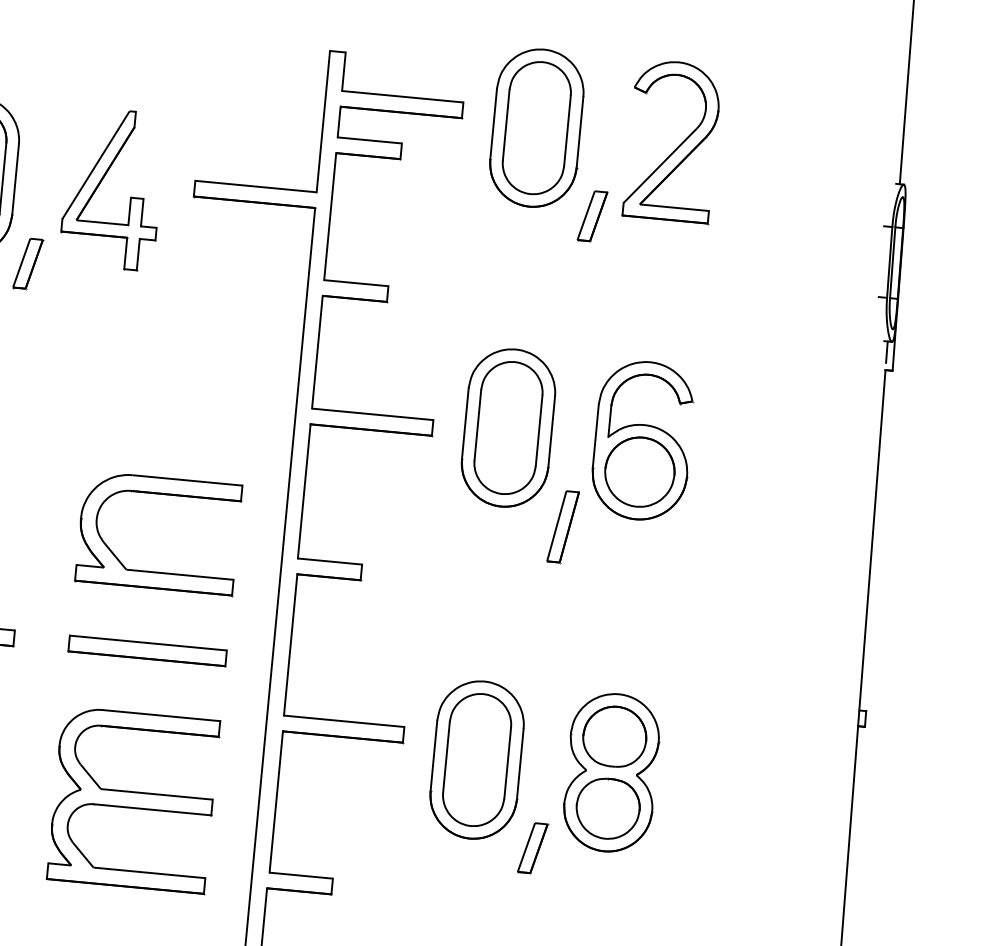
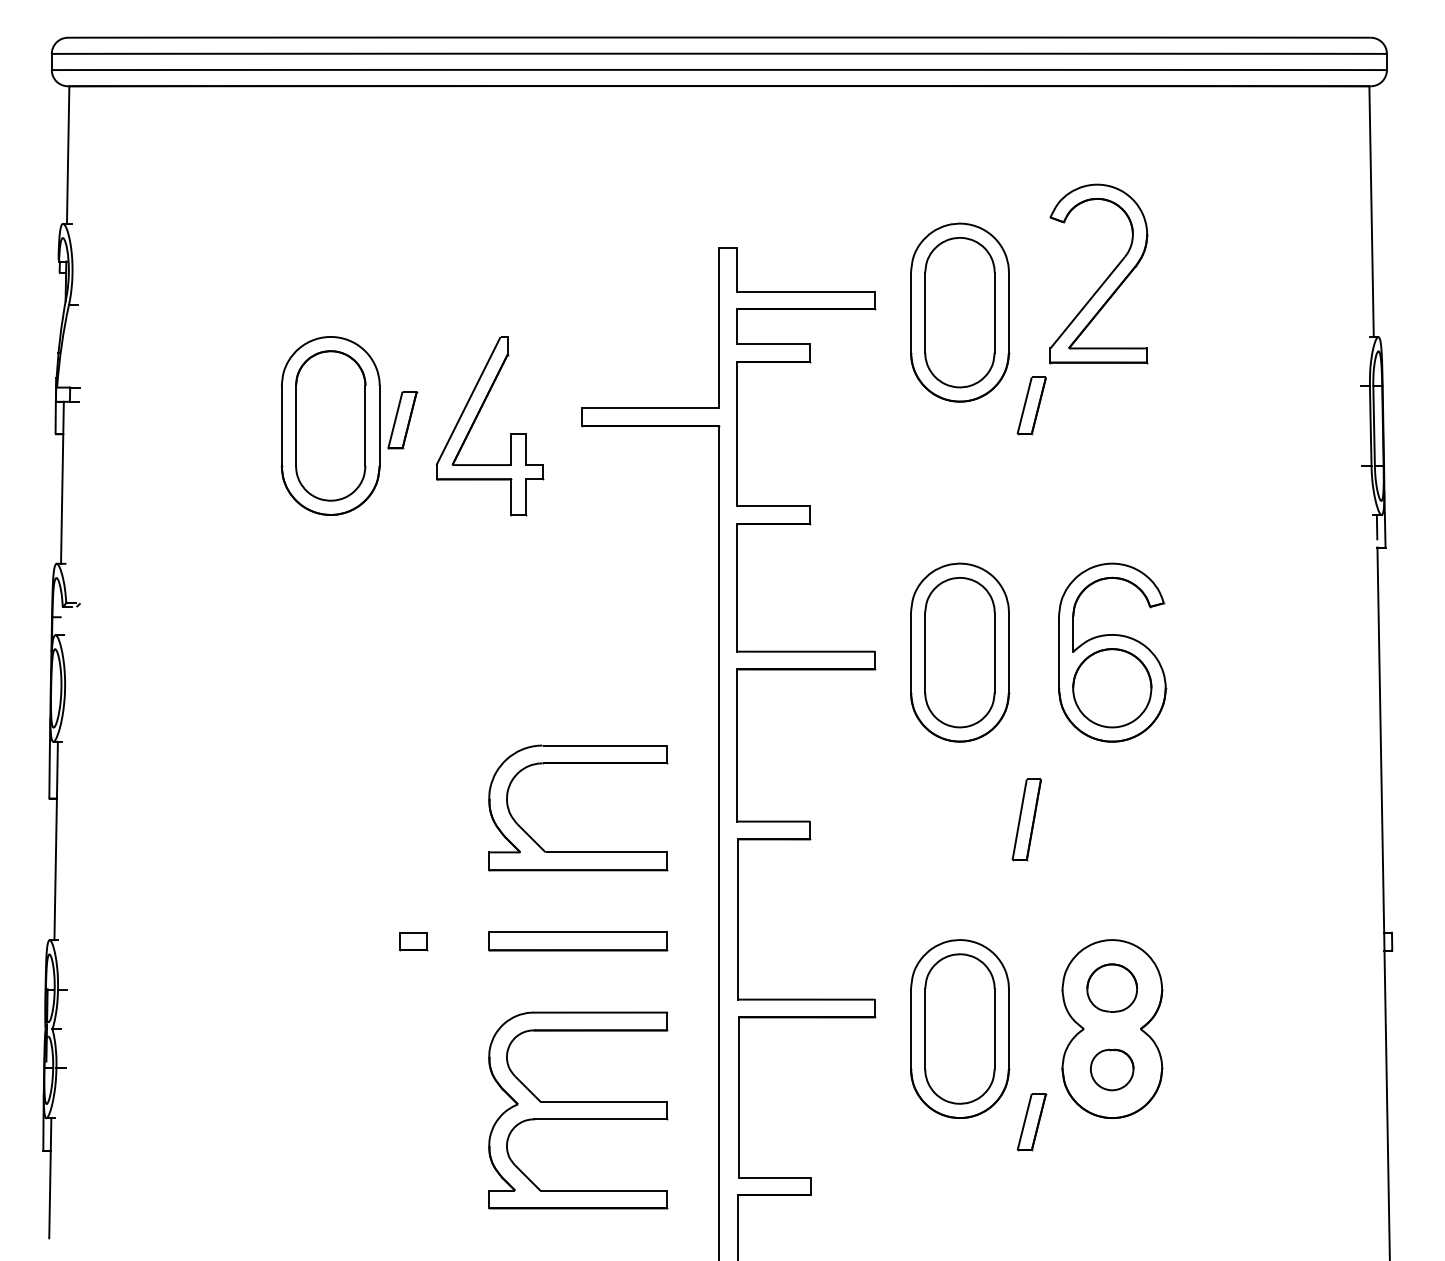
part: (677, 146) -> (1105, 279), moved
part: (27, 264) -> (402, 420), moved
part: (562, 526) -> (1026, 819), moved
part: (614, 736) -> (1111, 987), size x0.7
part: (607, 808) -> (1111, 1069), size x0.6

